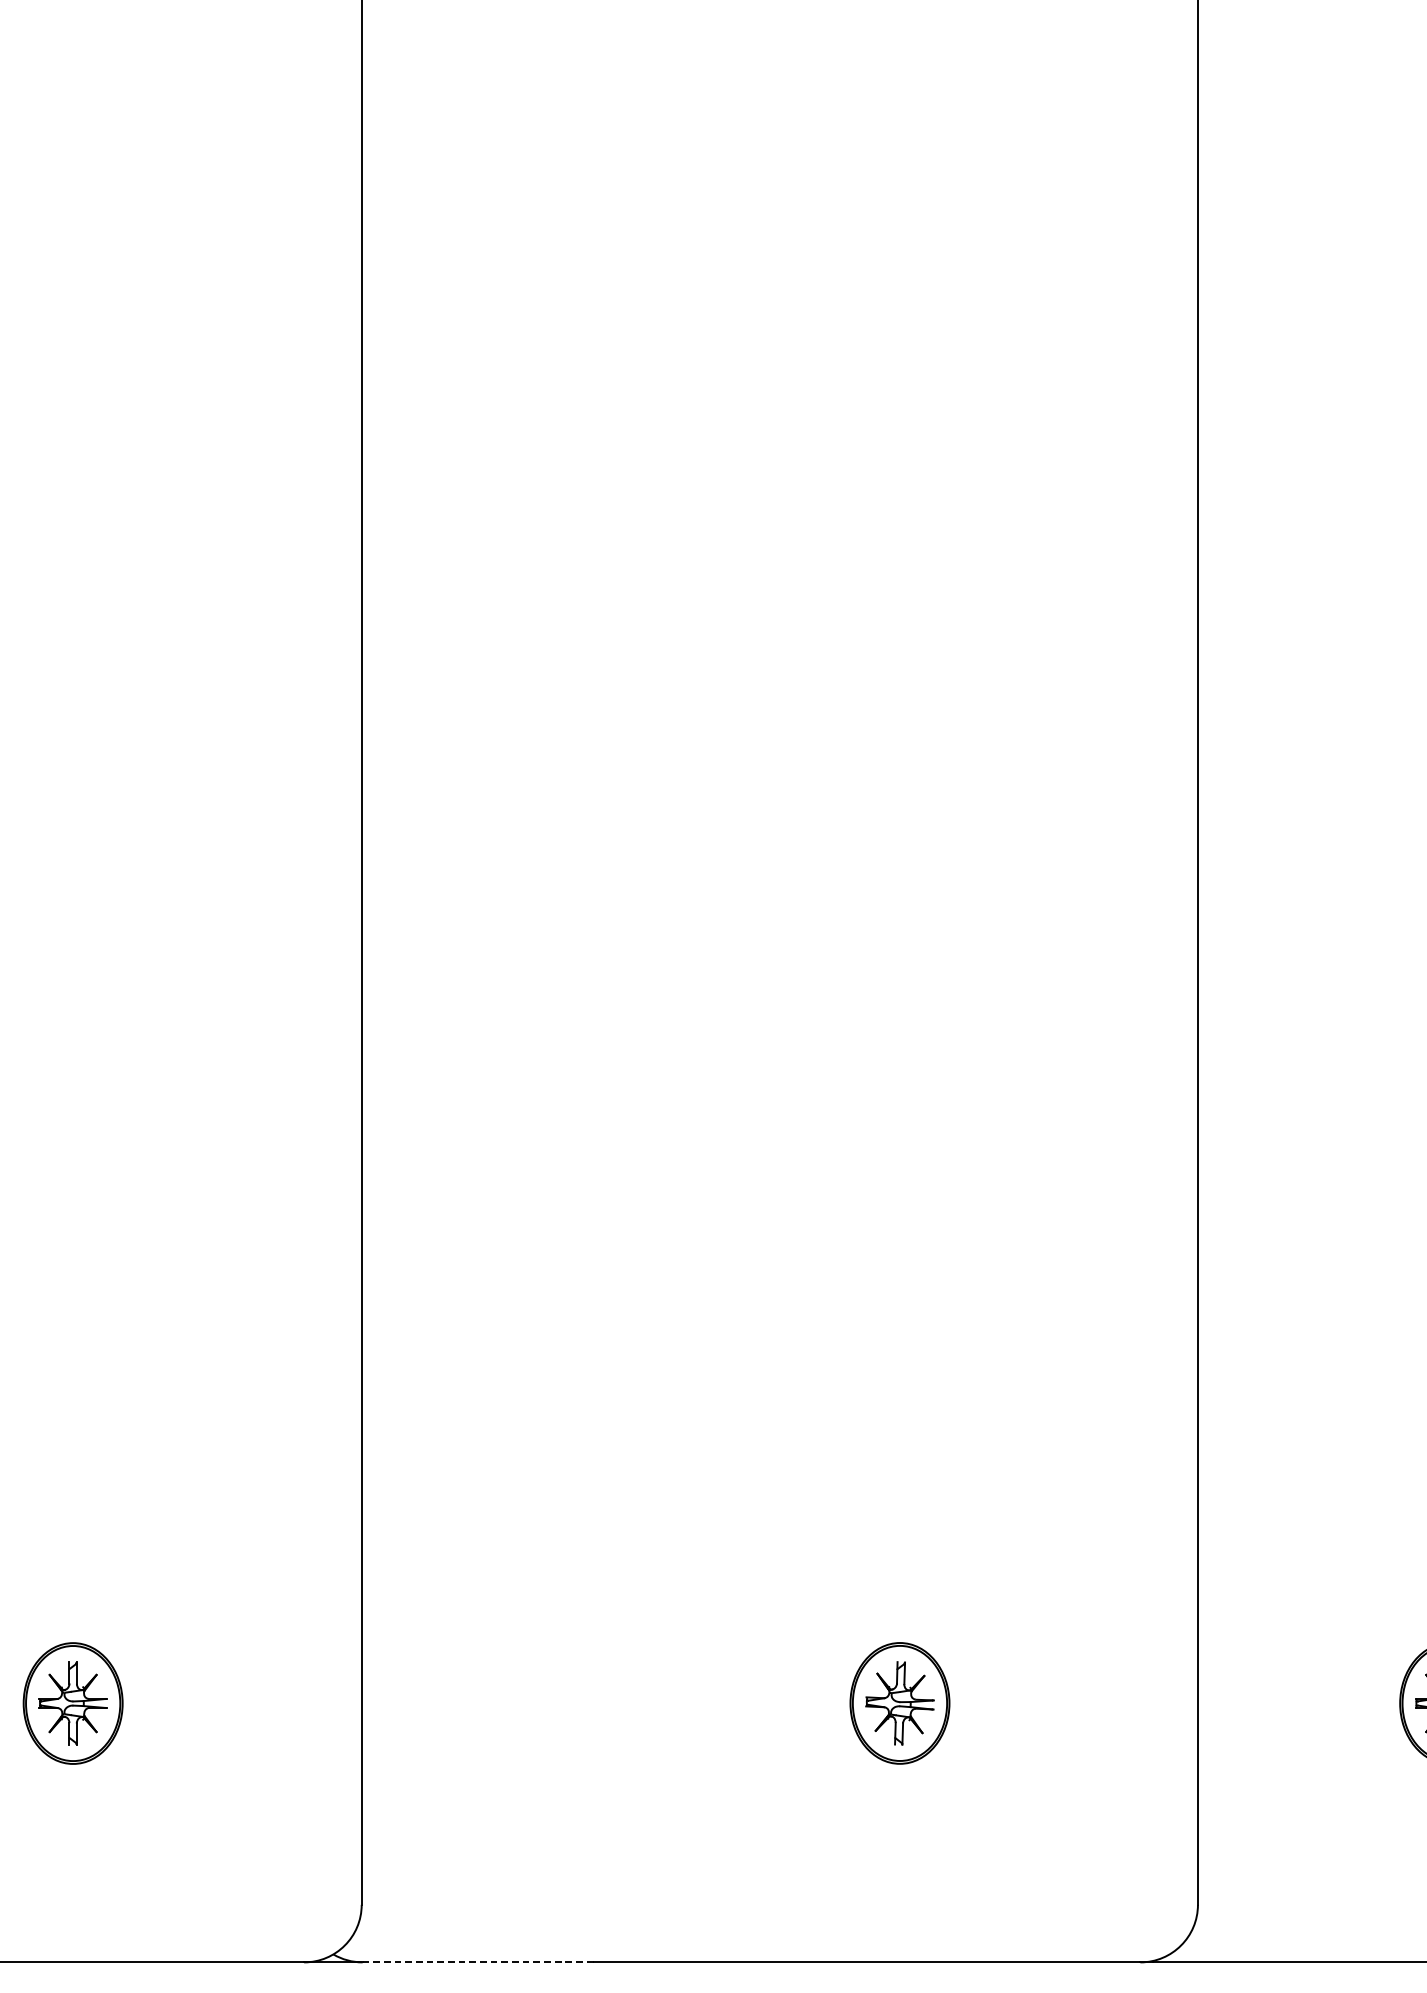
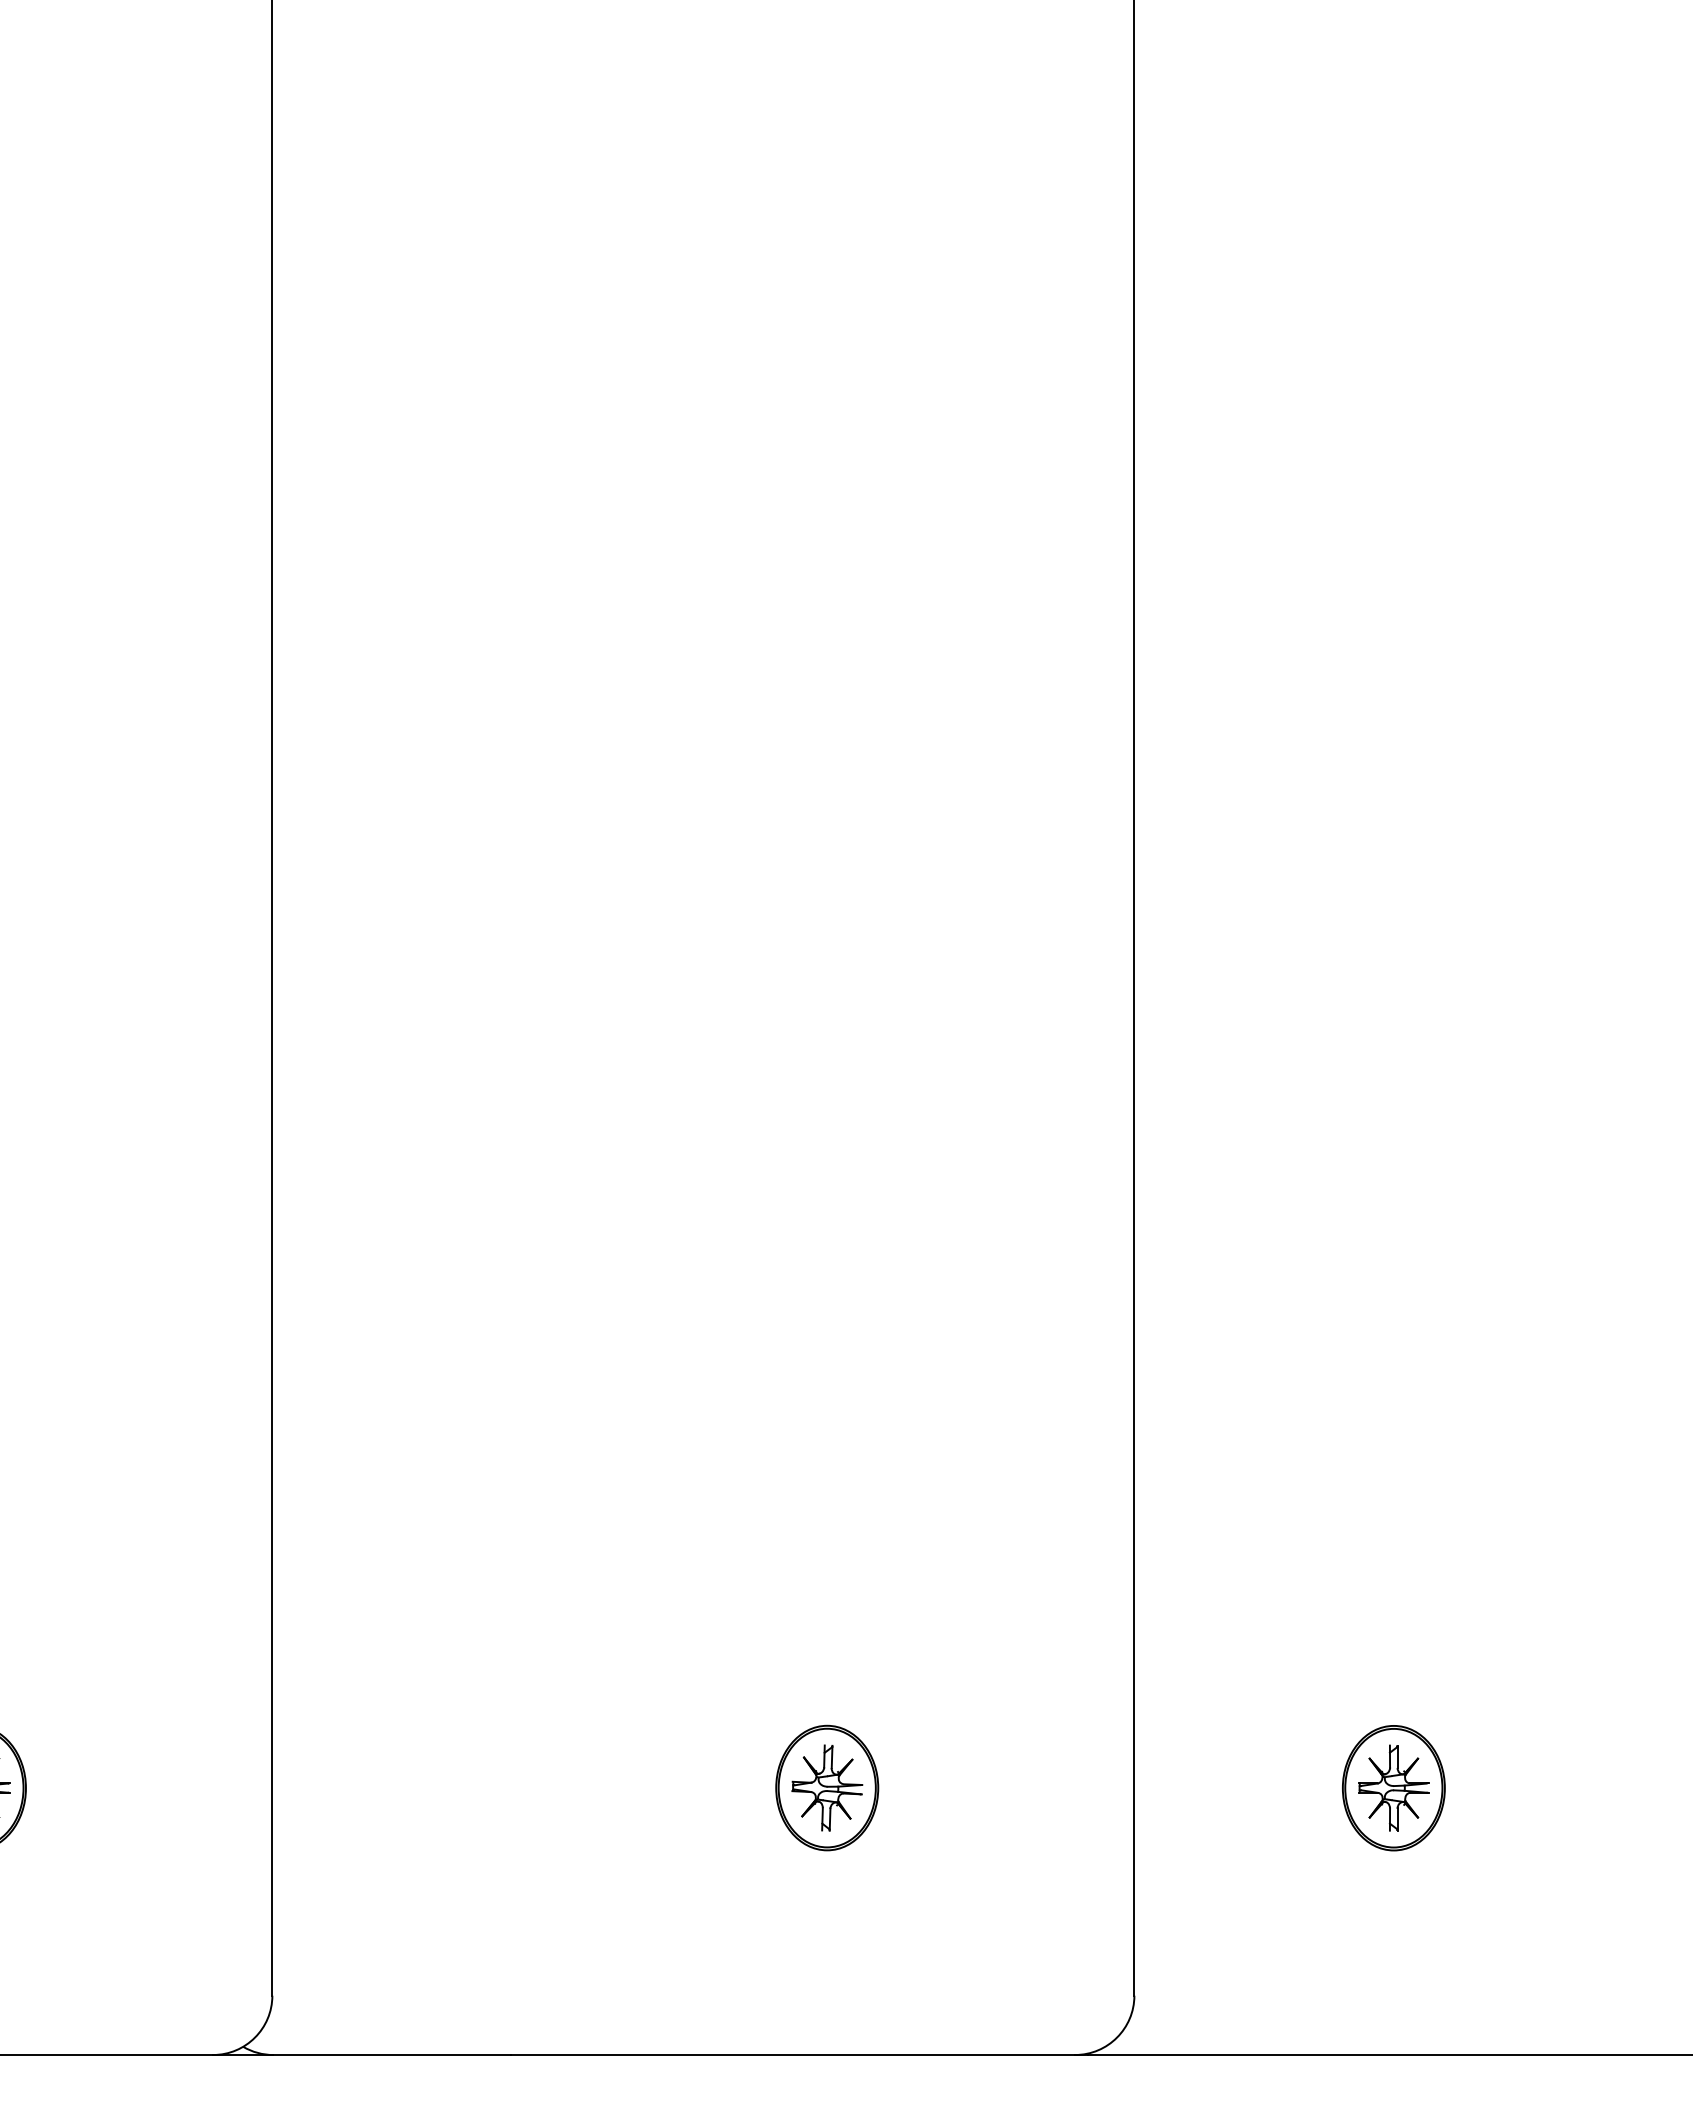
line: (478, 1962) -> (392, 2055), dashed -> solid

